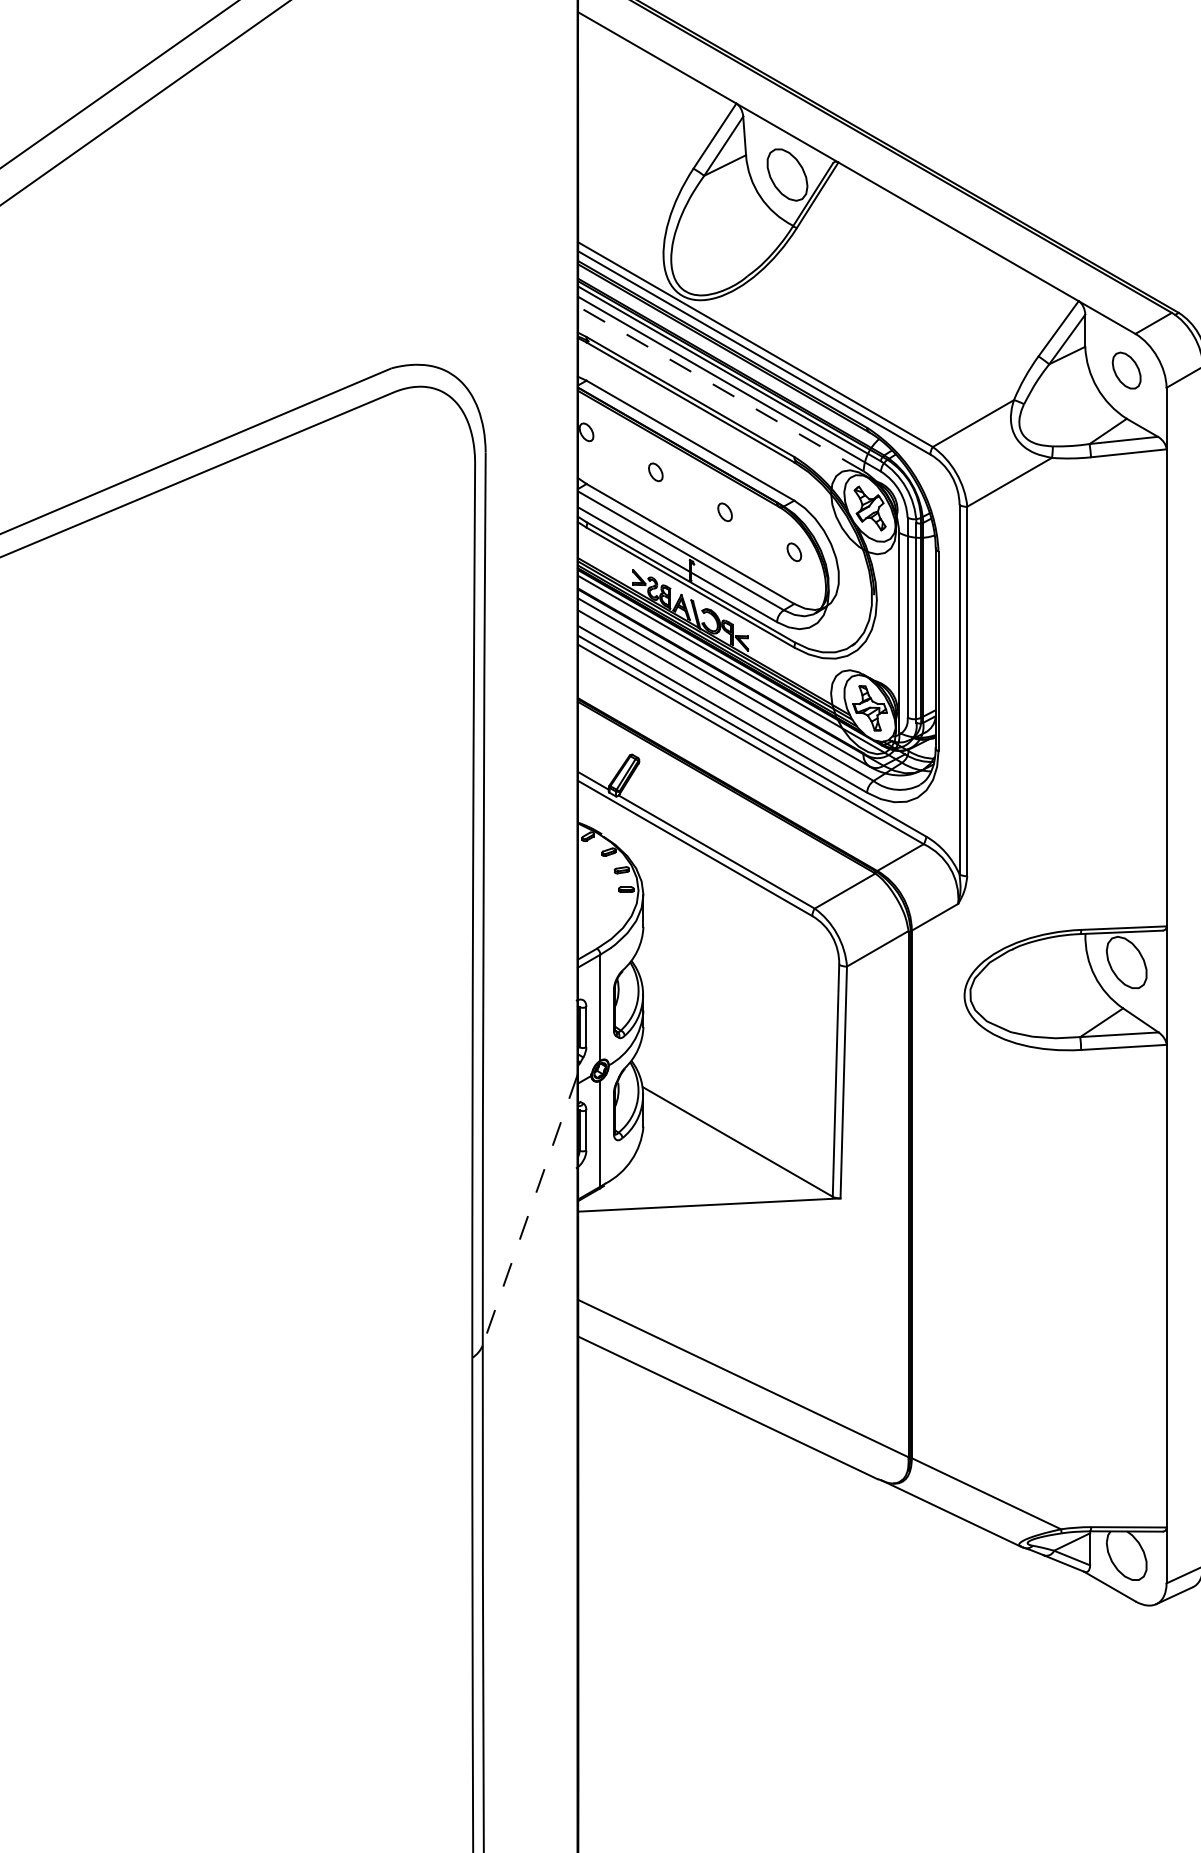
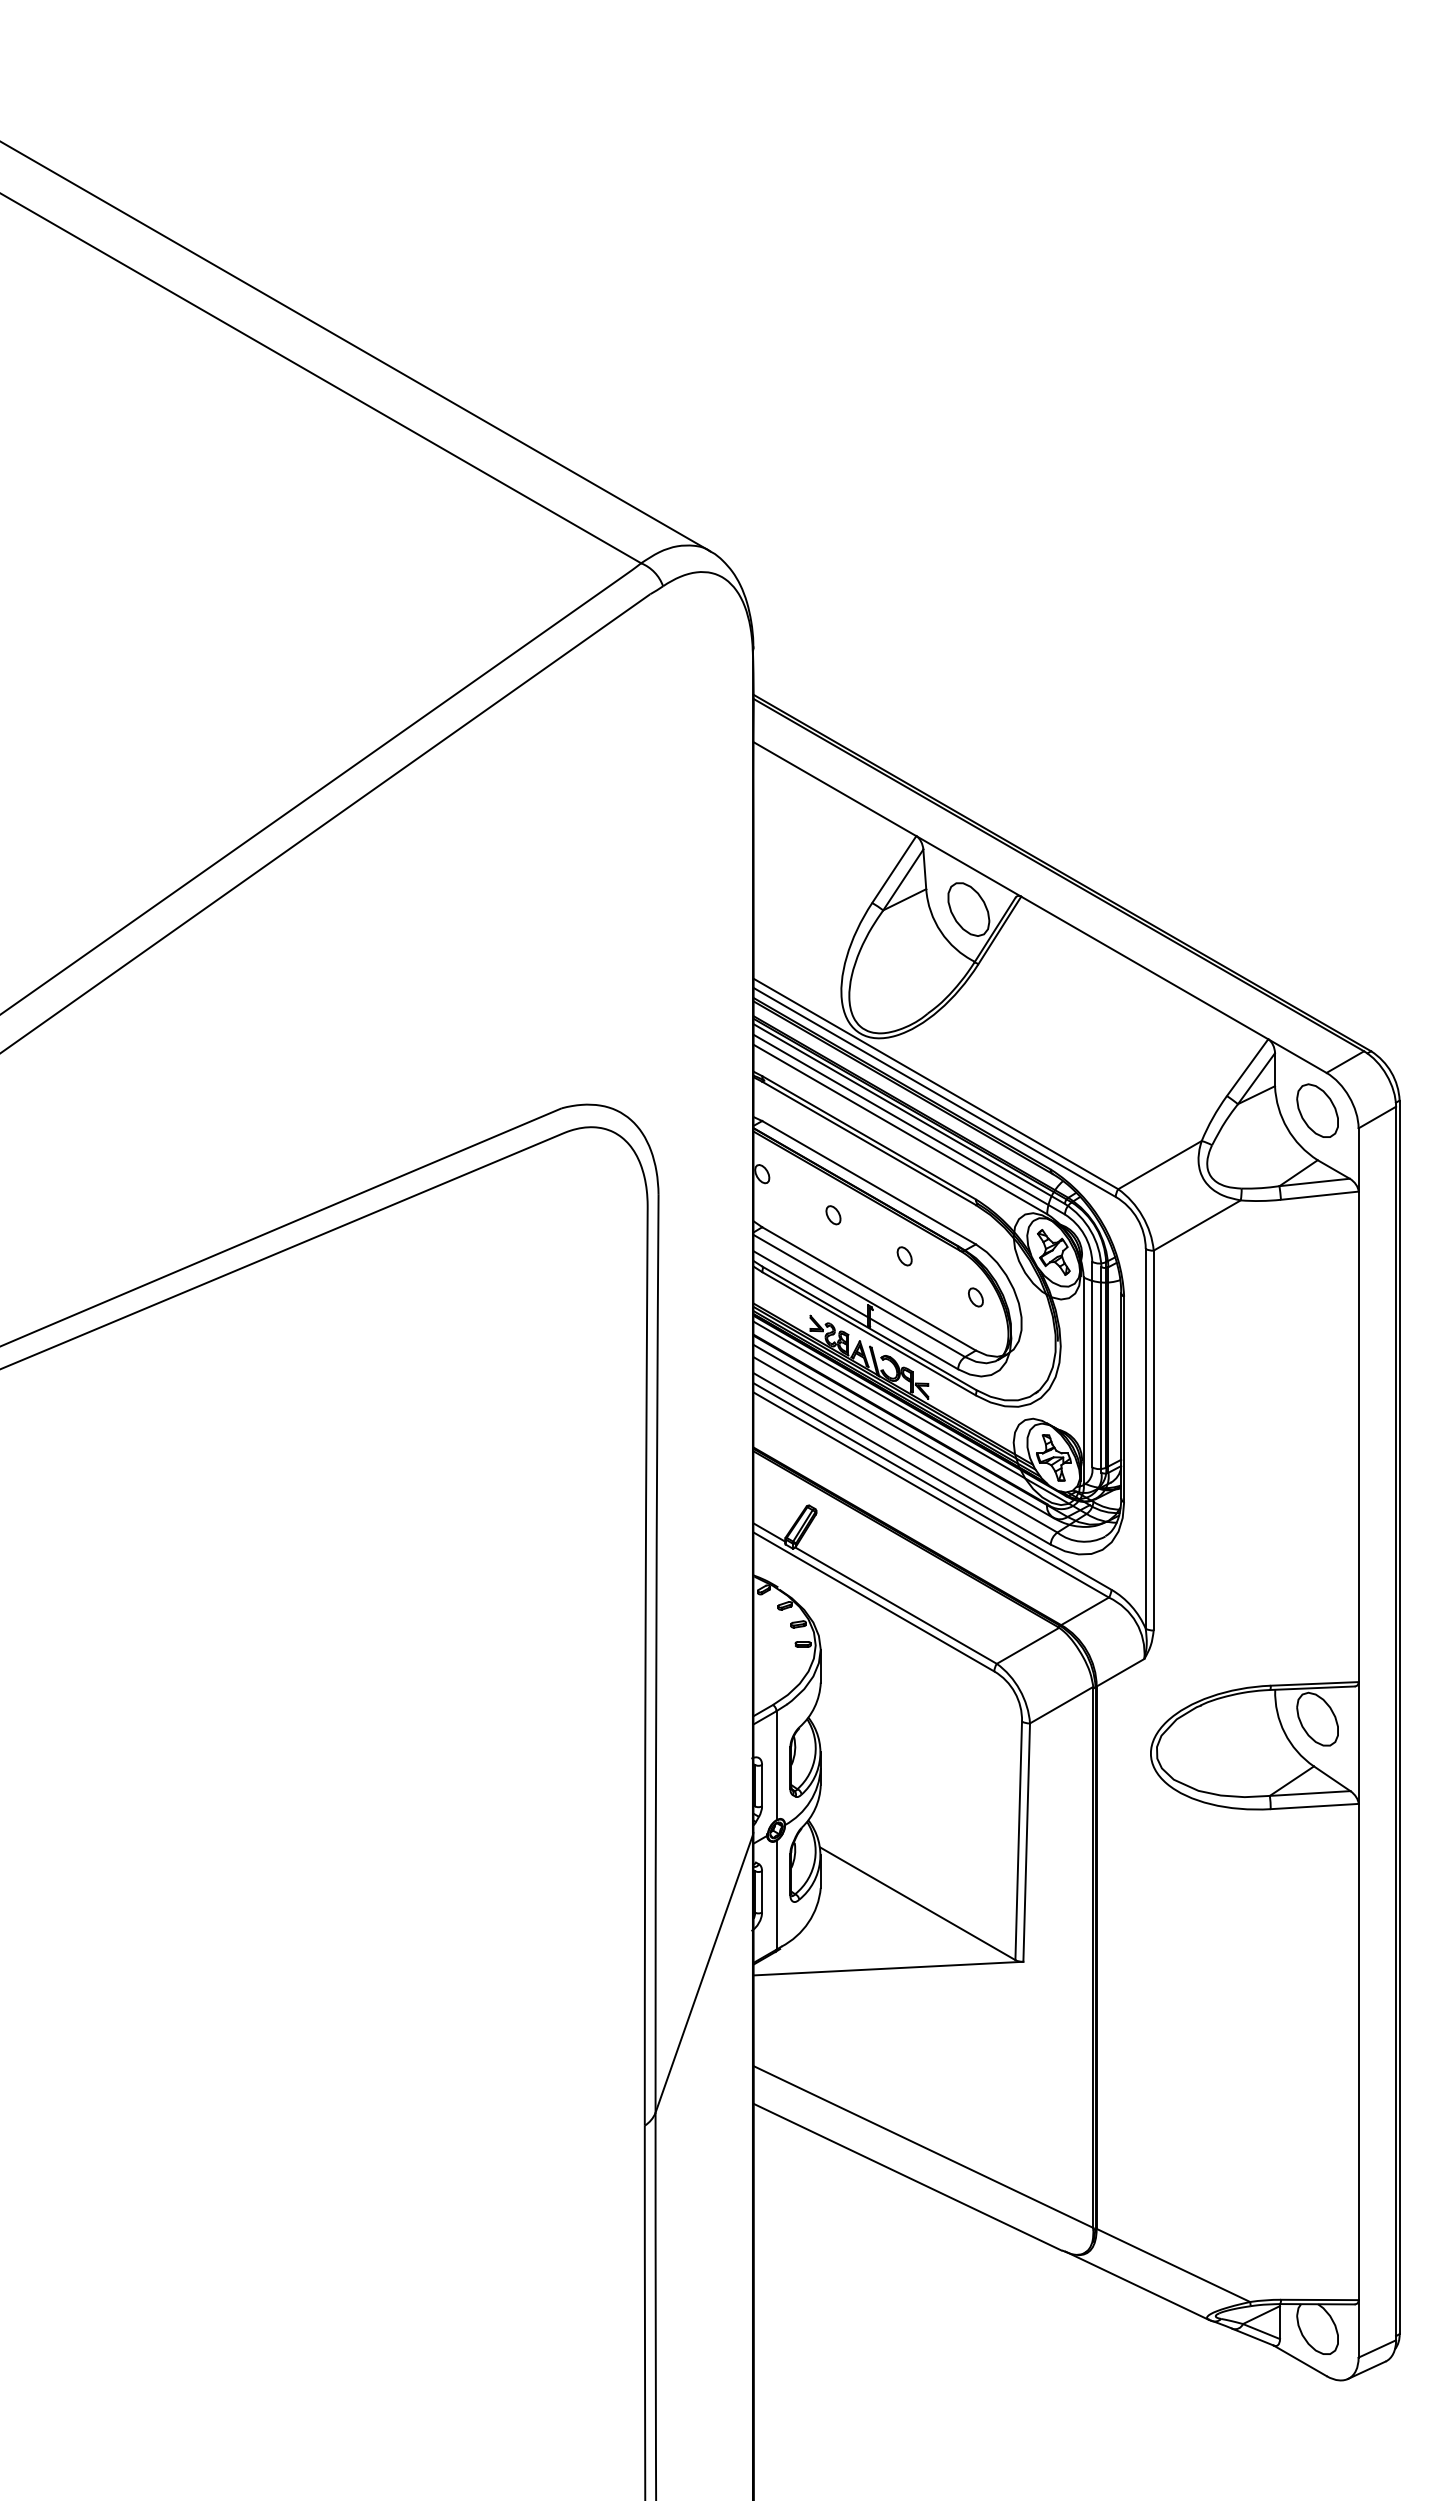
part: (1126, 370) -> (1317, 1110), size x1.43
line: (721, 388) -> (900, 1129), dashed -> solid
line: (530, 1210) -> (704, 1974), dashed -> solid

